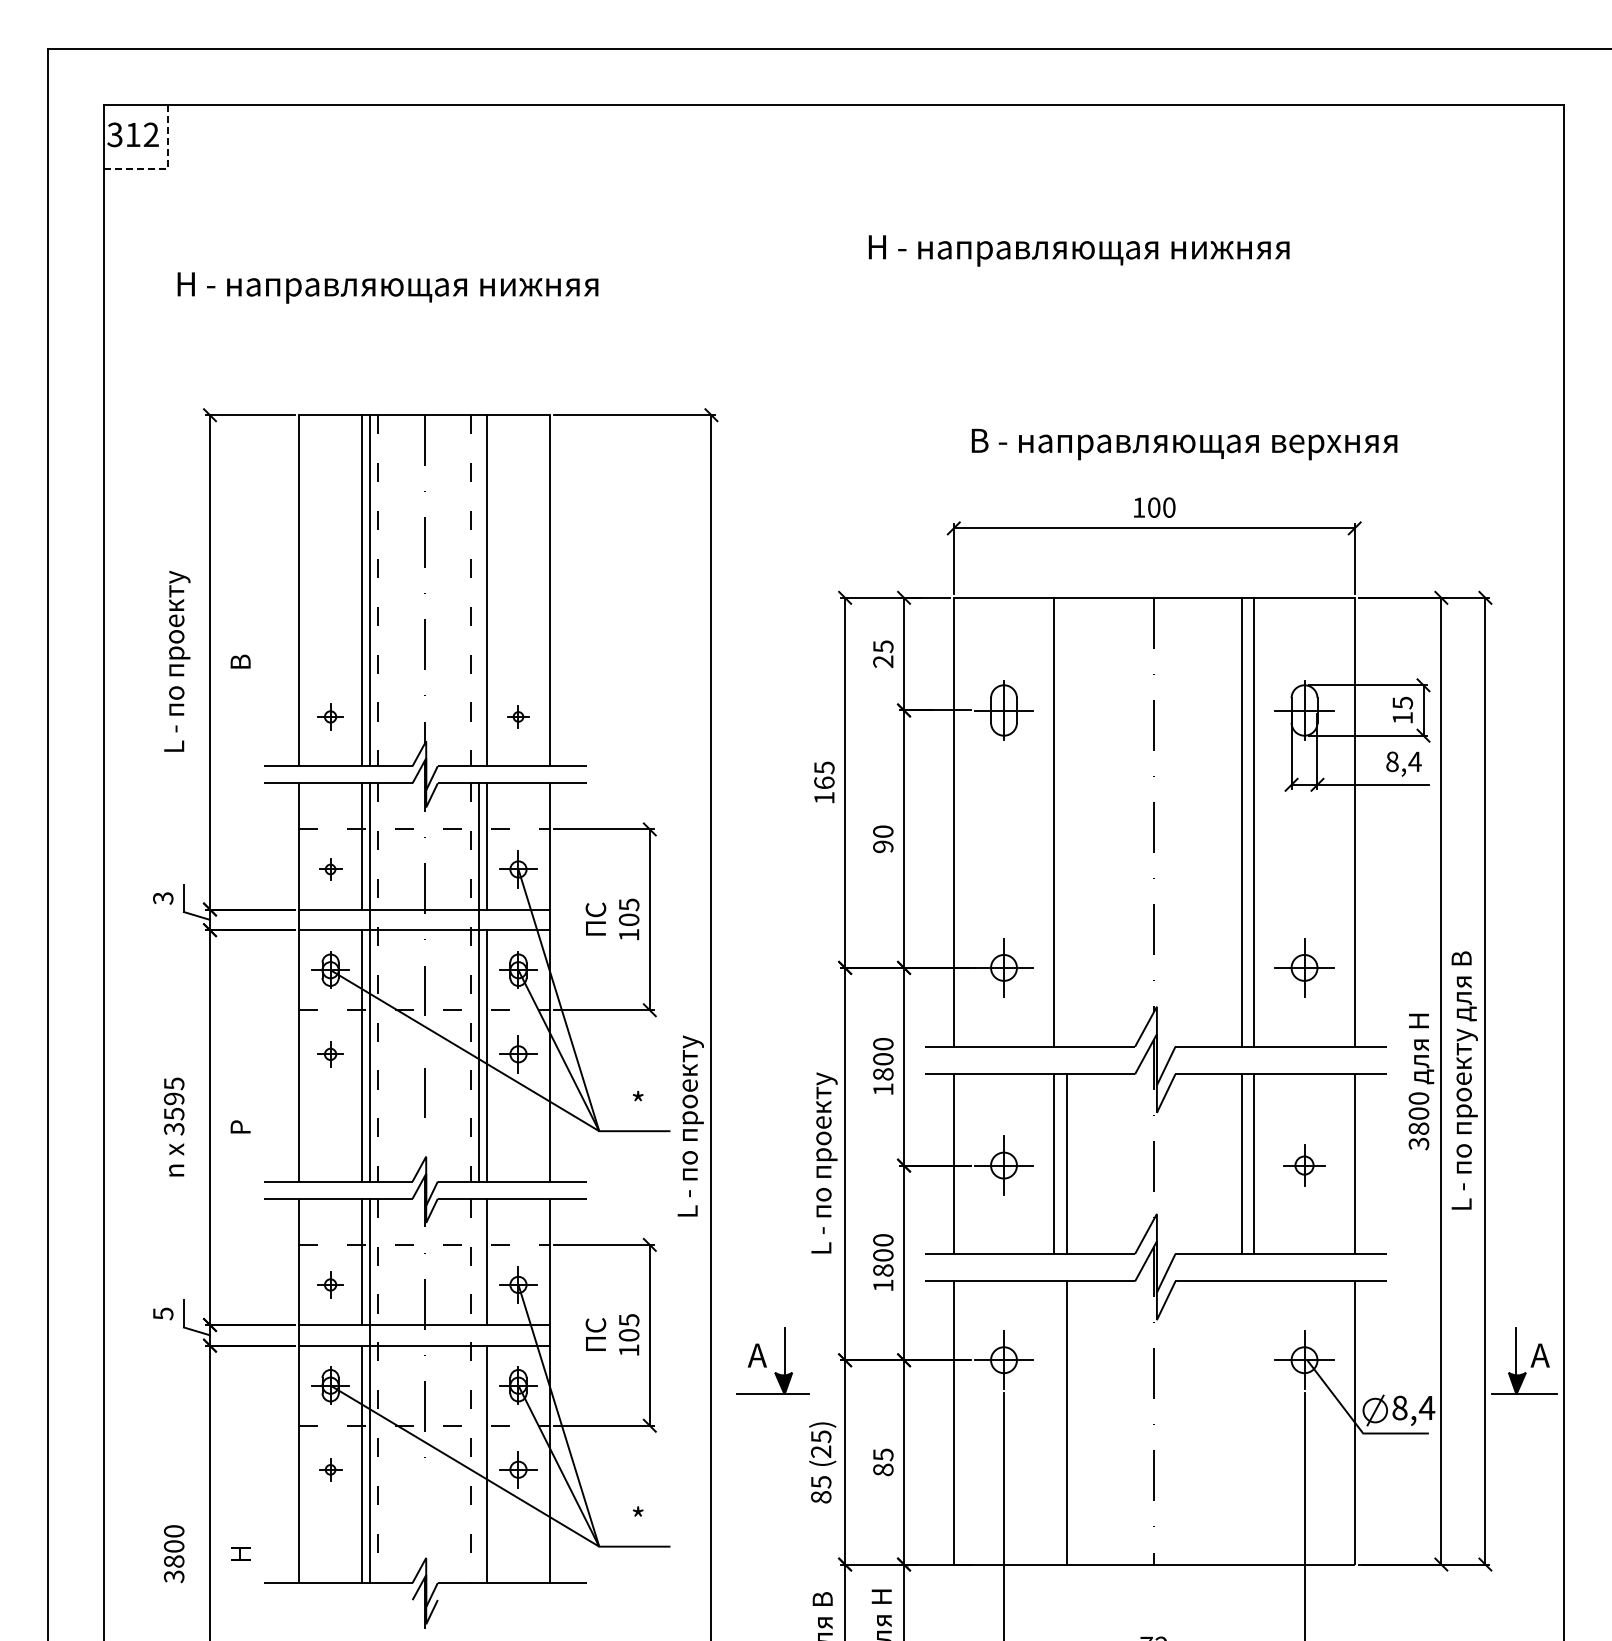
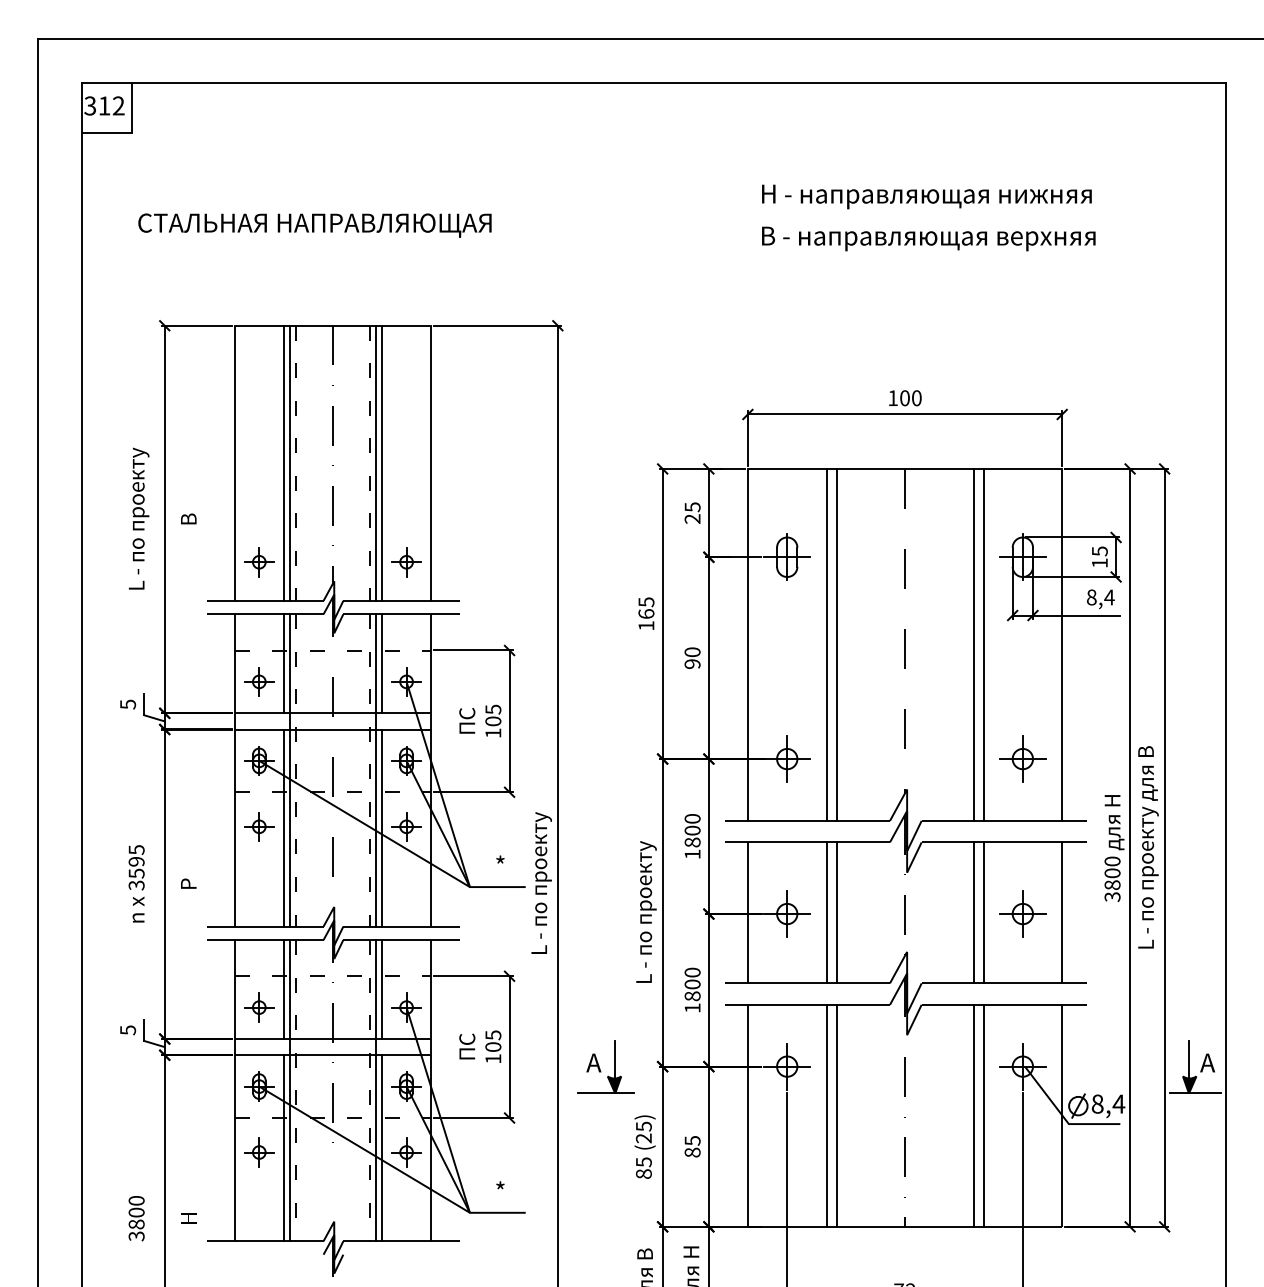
line: (167, 168) -> (131, 132), dashed -> solid
text: (1078, 250) -> (926, 196), moved
text: (401, 287) -> (314, 225), Н - направляющая нижняя -> СТАЛЬНАЯ НАПРАВЛЯЮЩАЯ
text: (1184, 444) -> (928, 238), moved
line: (479, 590) -> (376, 463), added
part: (330, 716) -> (259, 561), size x1.43
part: (518, 716) -> (406, 561), size x1.67
line: (1066, 821) -> (836, 644), added
part: (330, 869) -> (259, 681), size x1.67
text: (162, 898) -> (127, 704), 3 -> 5
part: (330, 1054) -> (259, 826), size x1.43
part: (1304, 1165) -> (1022, 913), size x1.43
part: (330, 1284) -> (259, 1007), size x1.43
line: (479, 1390) -> (376, 1090), added
line: (1054, 1422) -> (826, 1115), added
line: (1241, 1422) -> (973, 1115), added
line: (1254, 1422) -> (983, 1115), added
part: (330, 1469) -> (259, 1152), size x1.67

